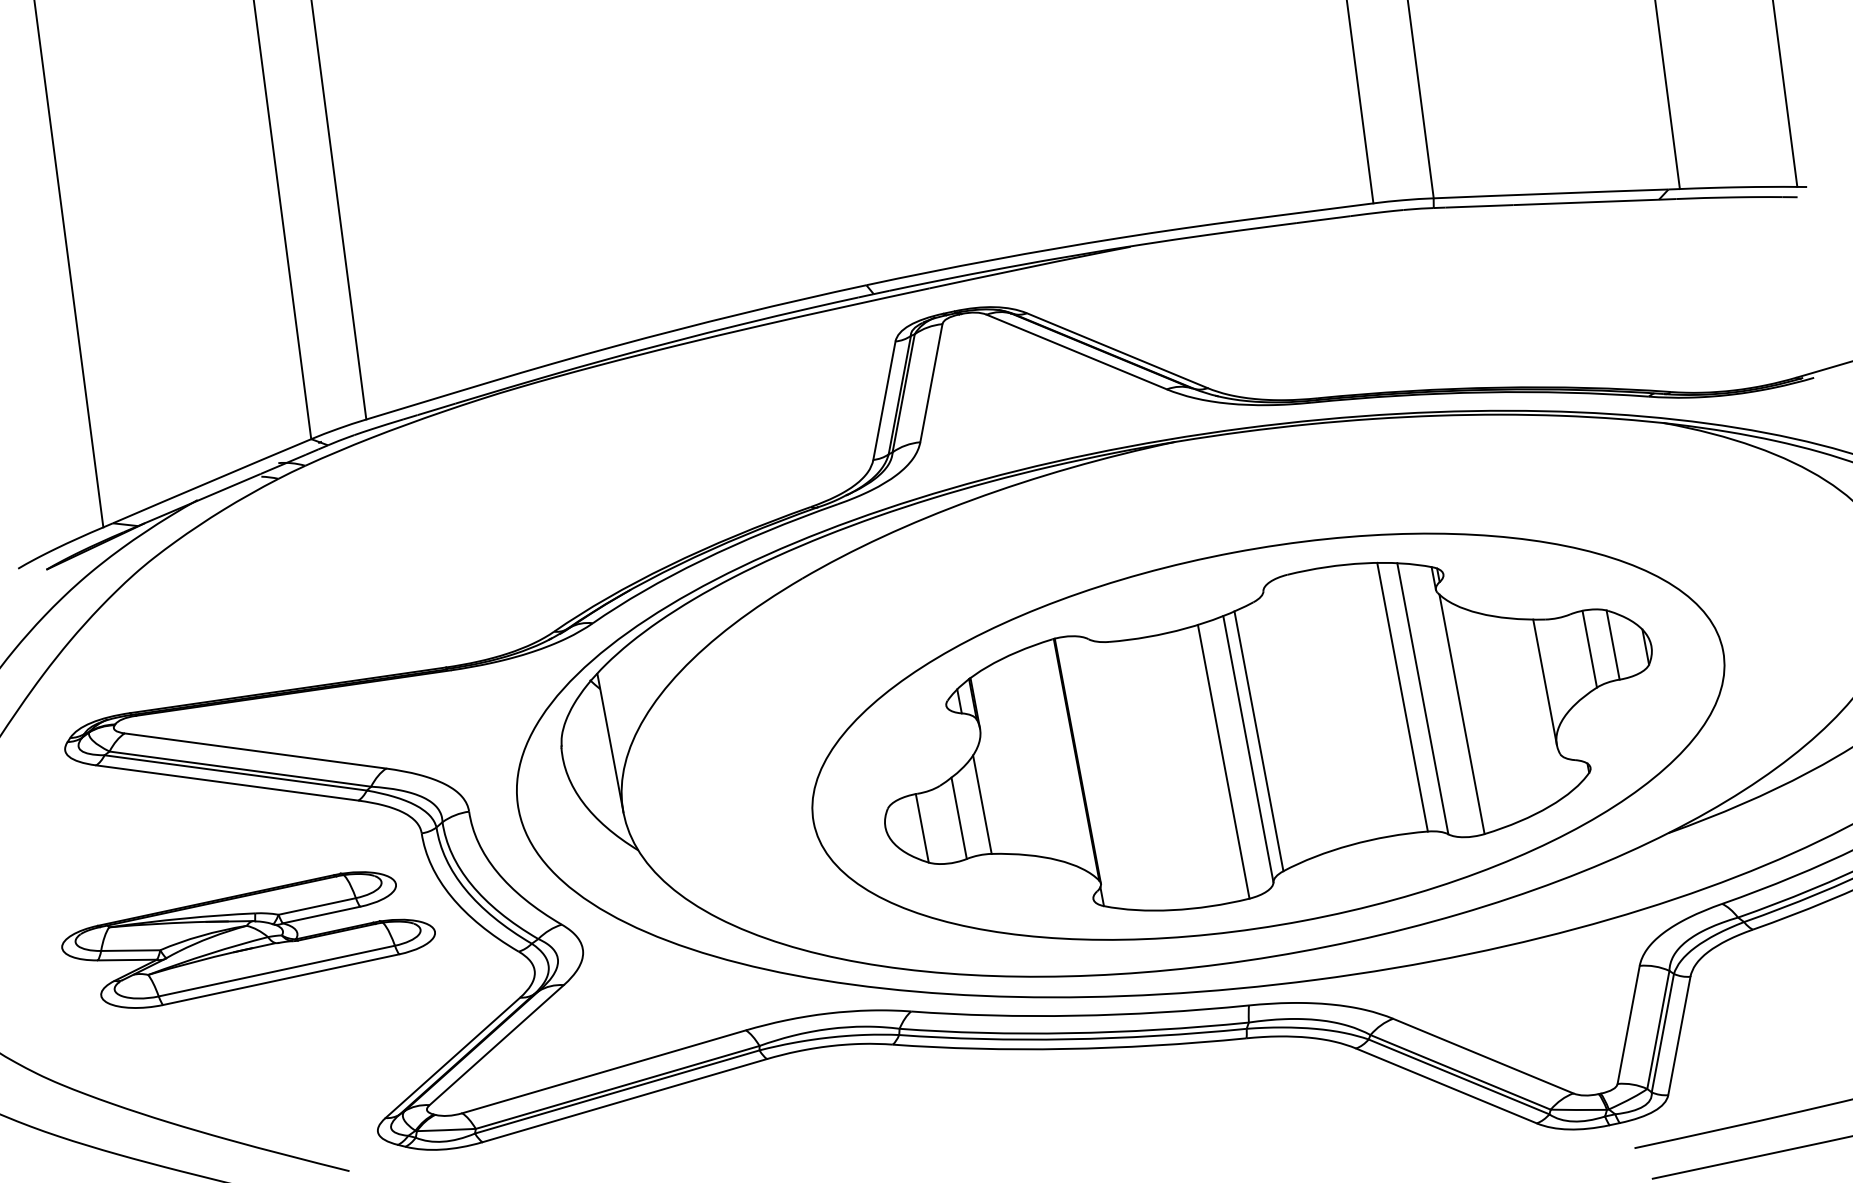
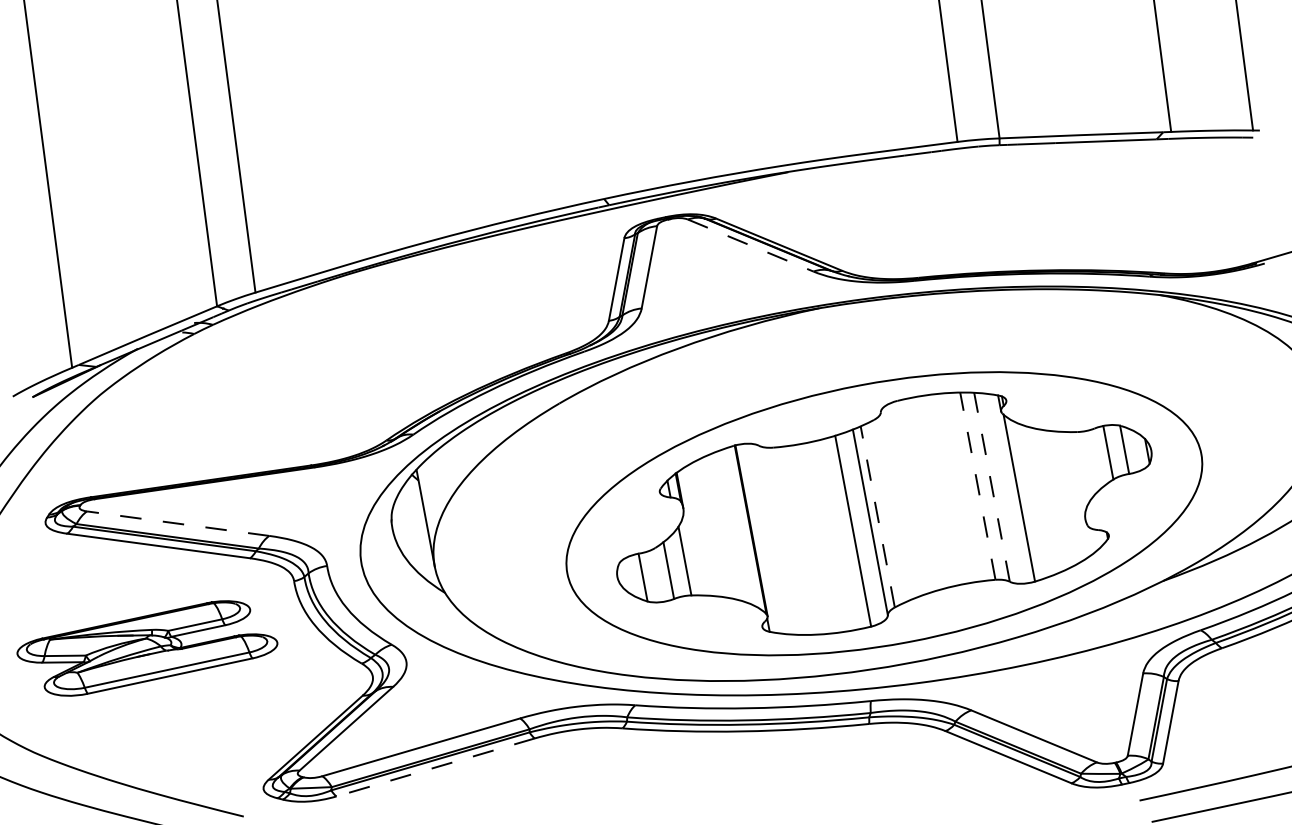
line: (1076, 351) -> (750, 245), solid -> dashed
line: (1544, 681) -> (1076, 475), removed
line: (1402, 696) -> (977, 485), solid -> dashed
line: (1422, 697) -> (991, 486), solid -> dashed
line: (1258, 740) -> (877, 516), solid -> dashed
line: (255, 750) -> (178, 523), solid -> dashed
part: (248, 940) -> (147, 648), moved
line: (624, 1100) -> (435, 767), solid -> dashed

